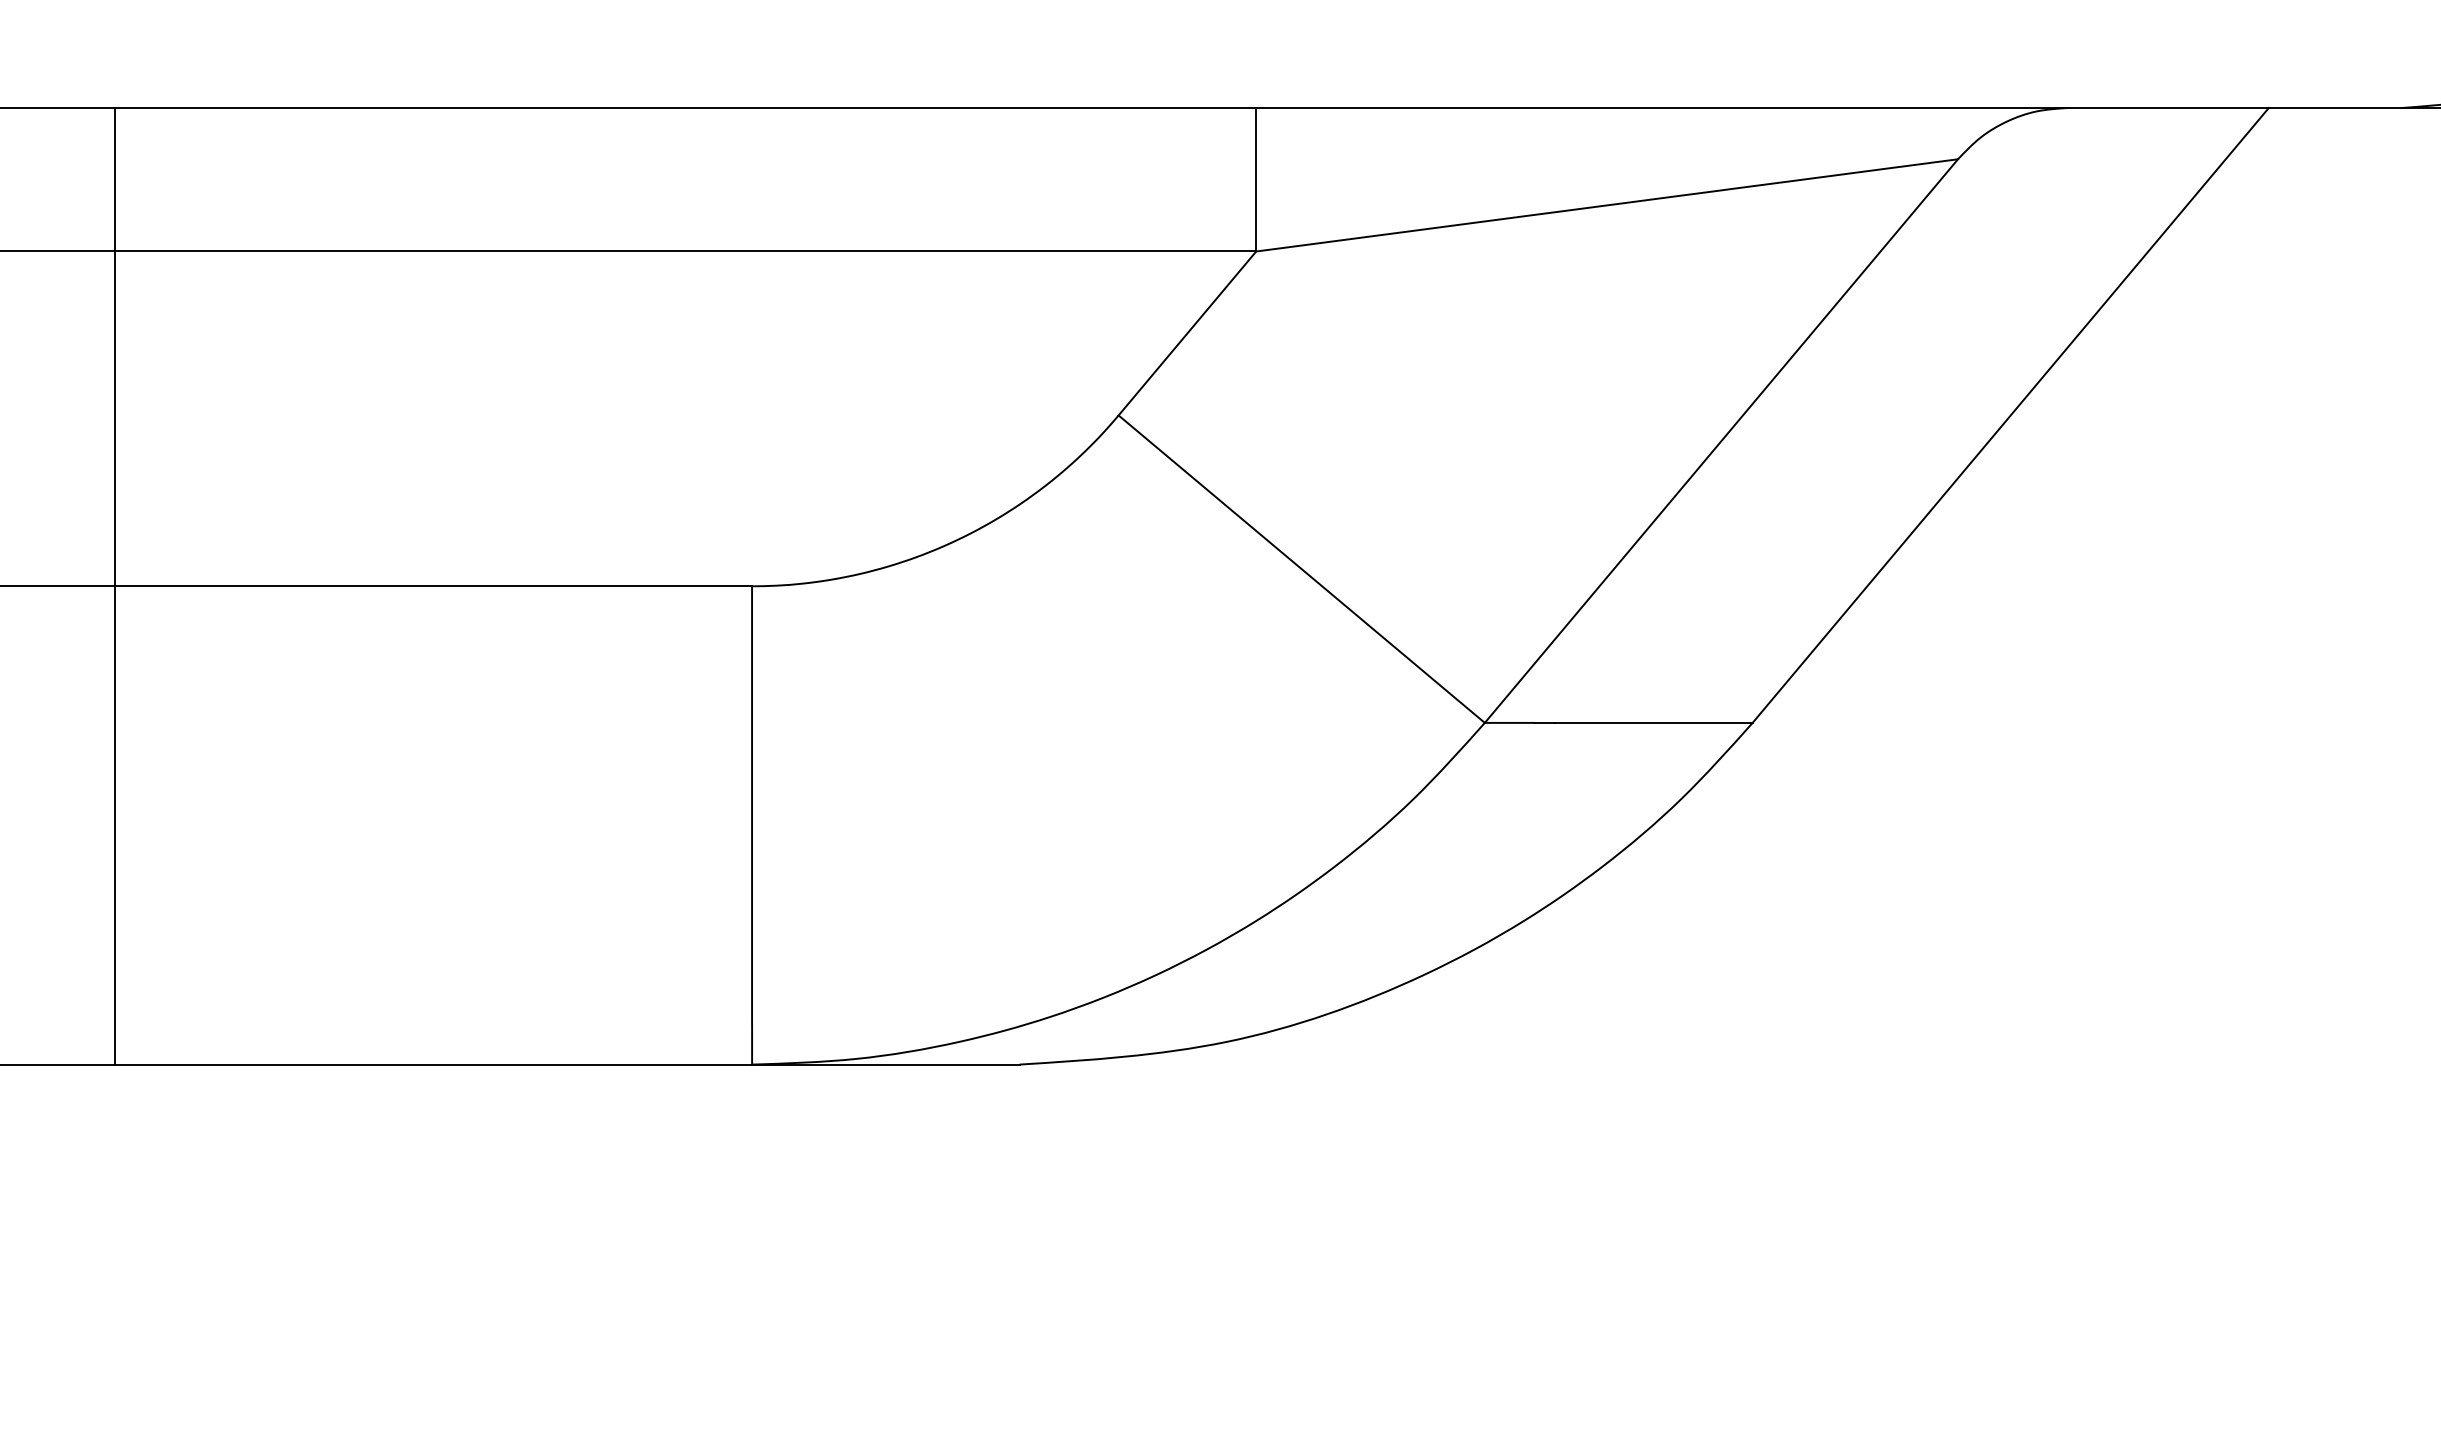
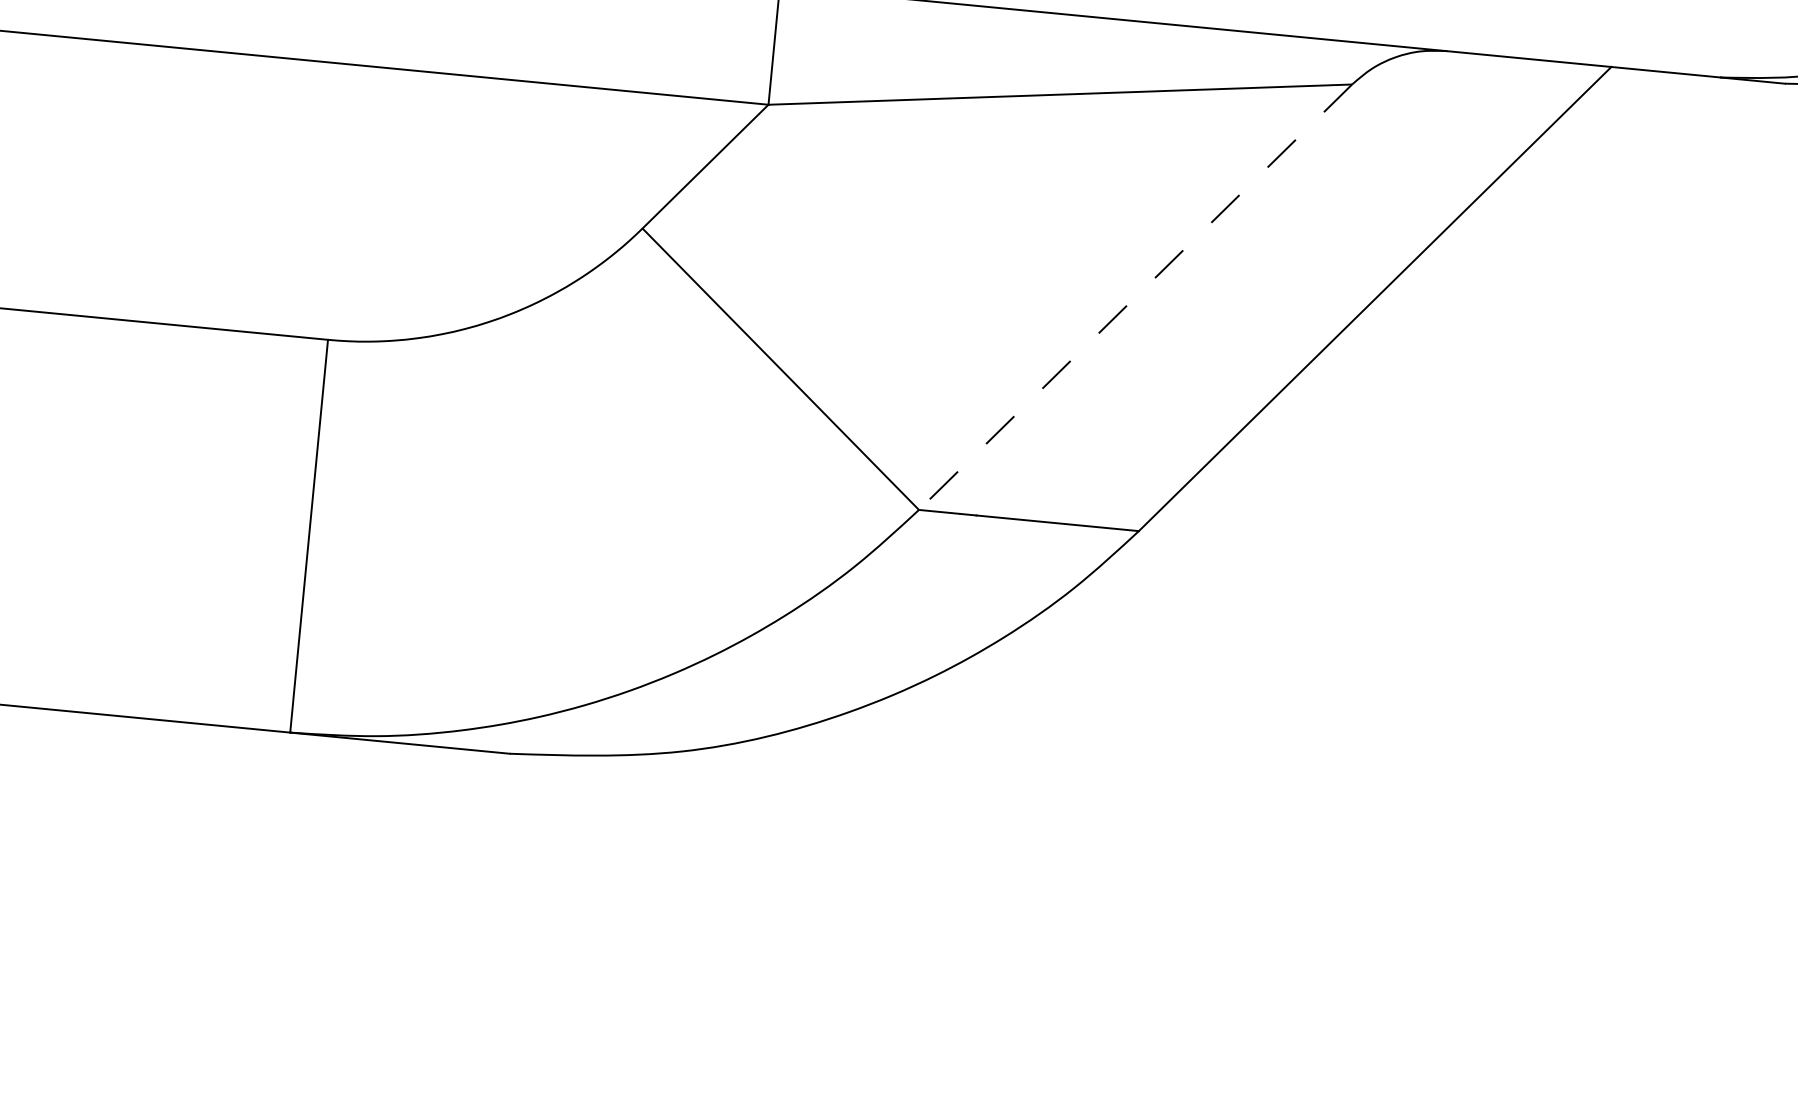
line: (1721, 441) -> (1135, 297), solid -> dashed

